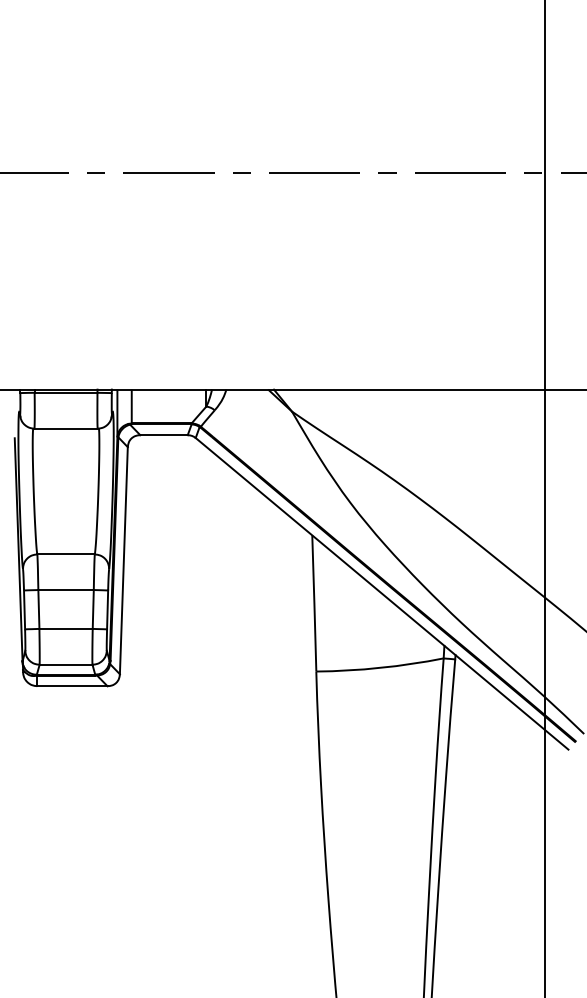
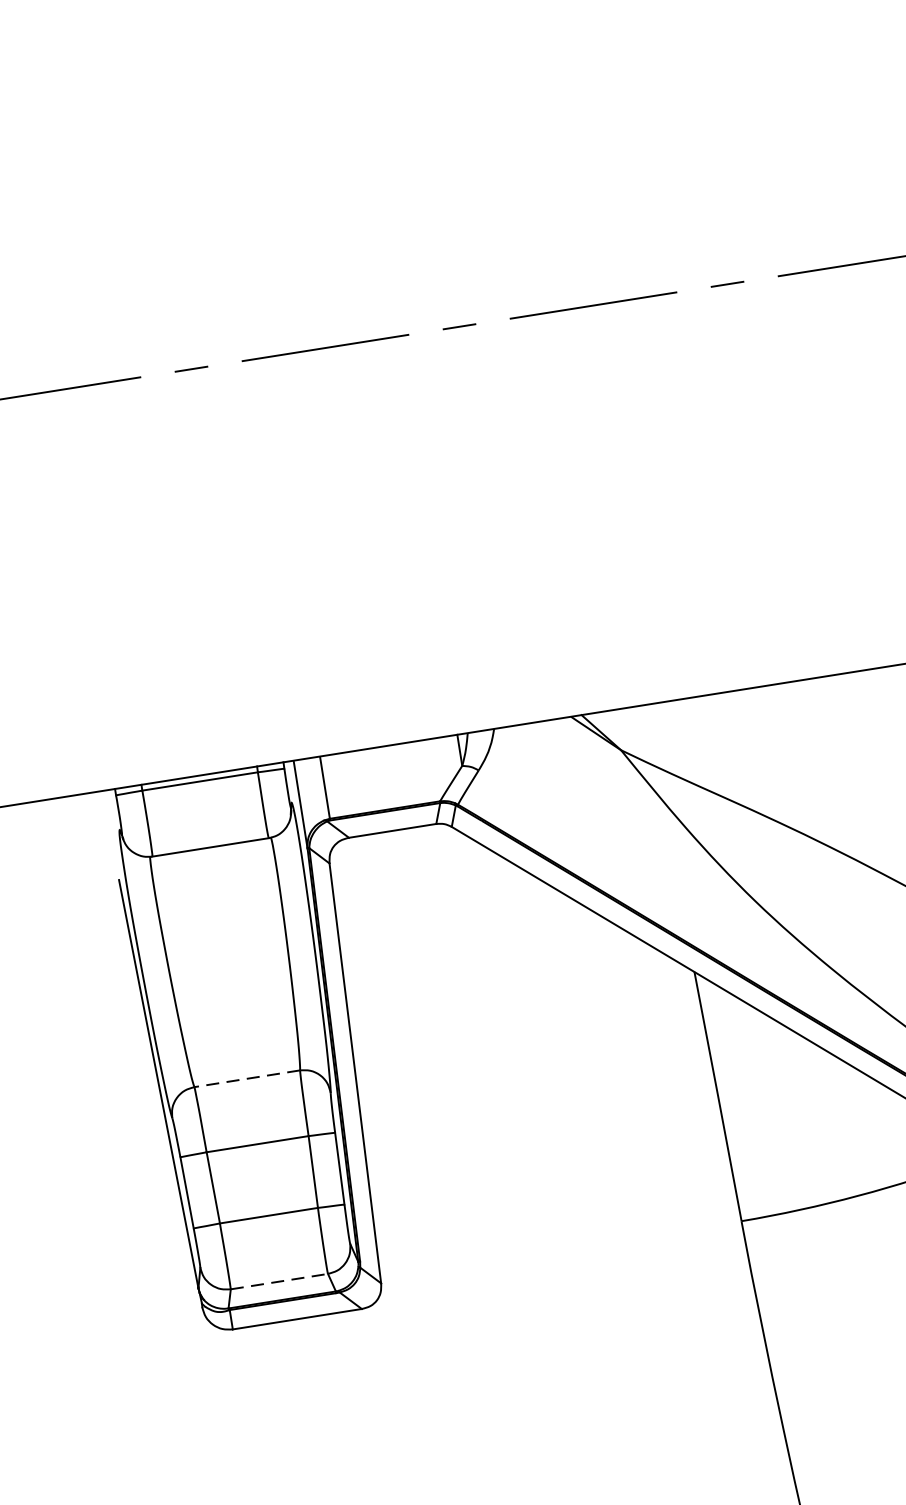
line: (66, 554) -> (248, 1078), solid -> dashed
line: (66, 664) -> (280, 1281), solid -> dashed

